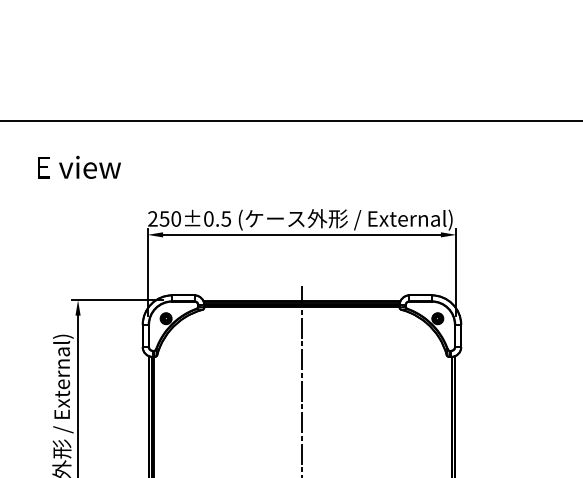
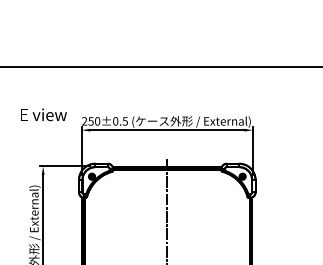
text: (78, 166) -> (43, 114), moved

